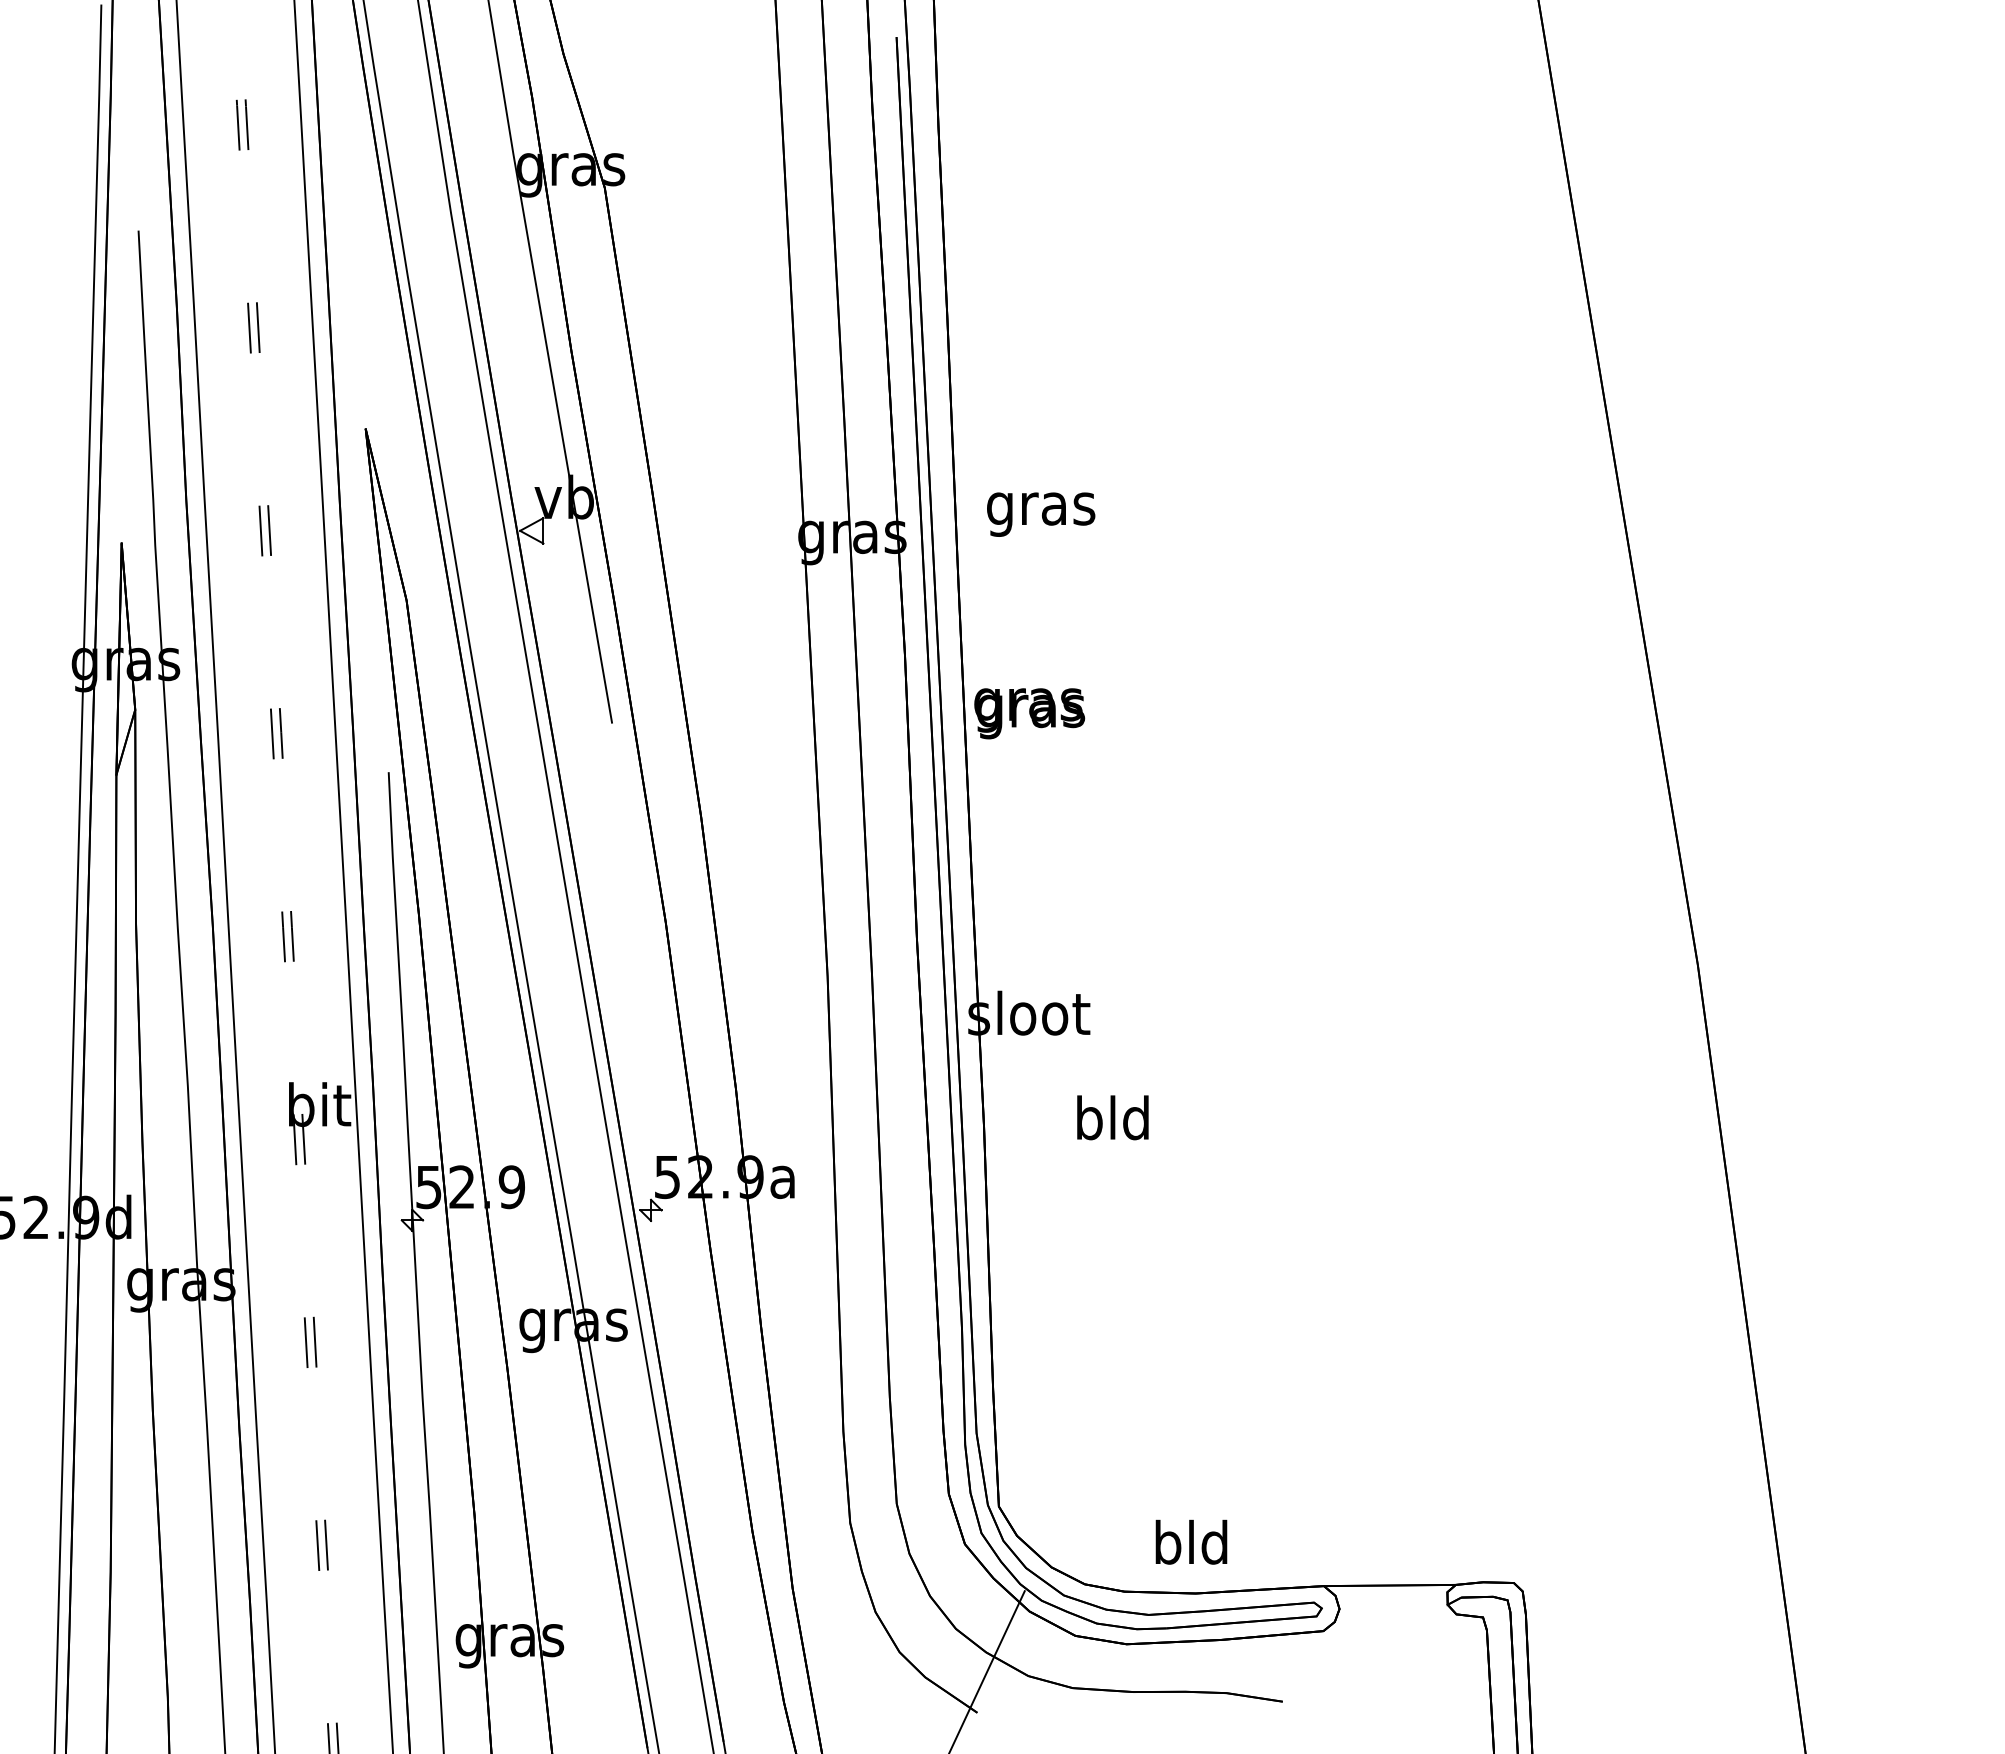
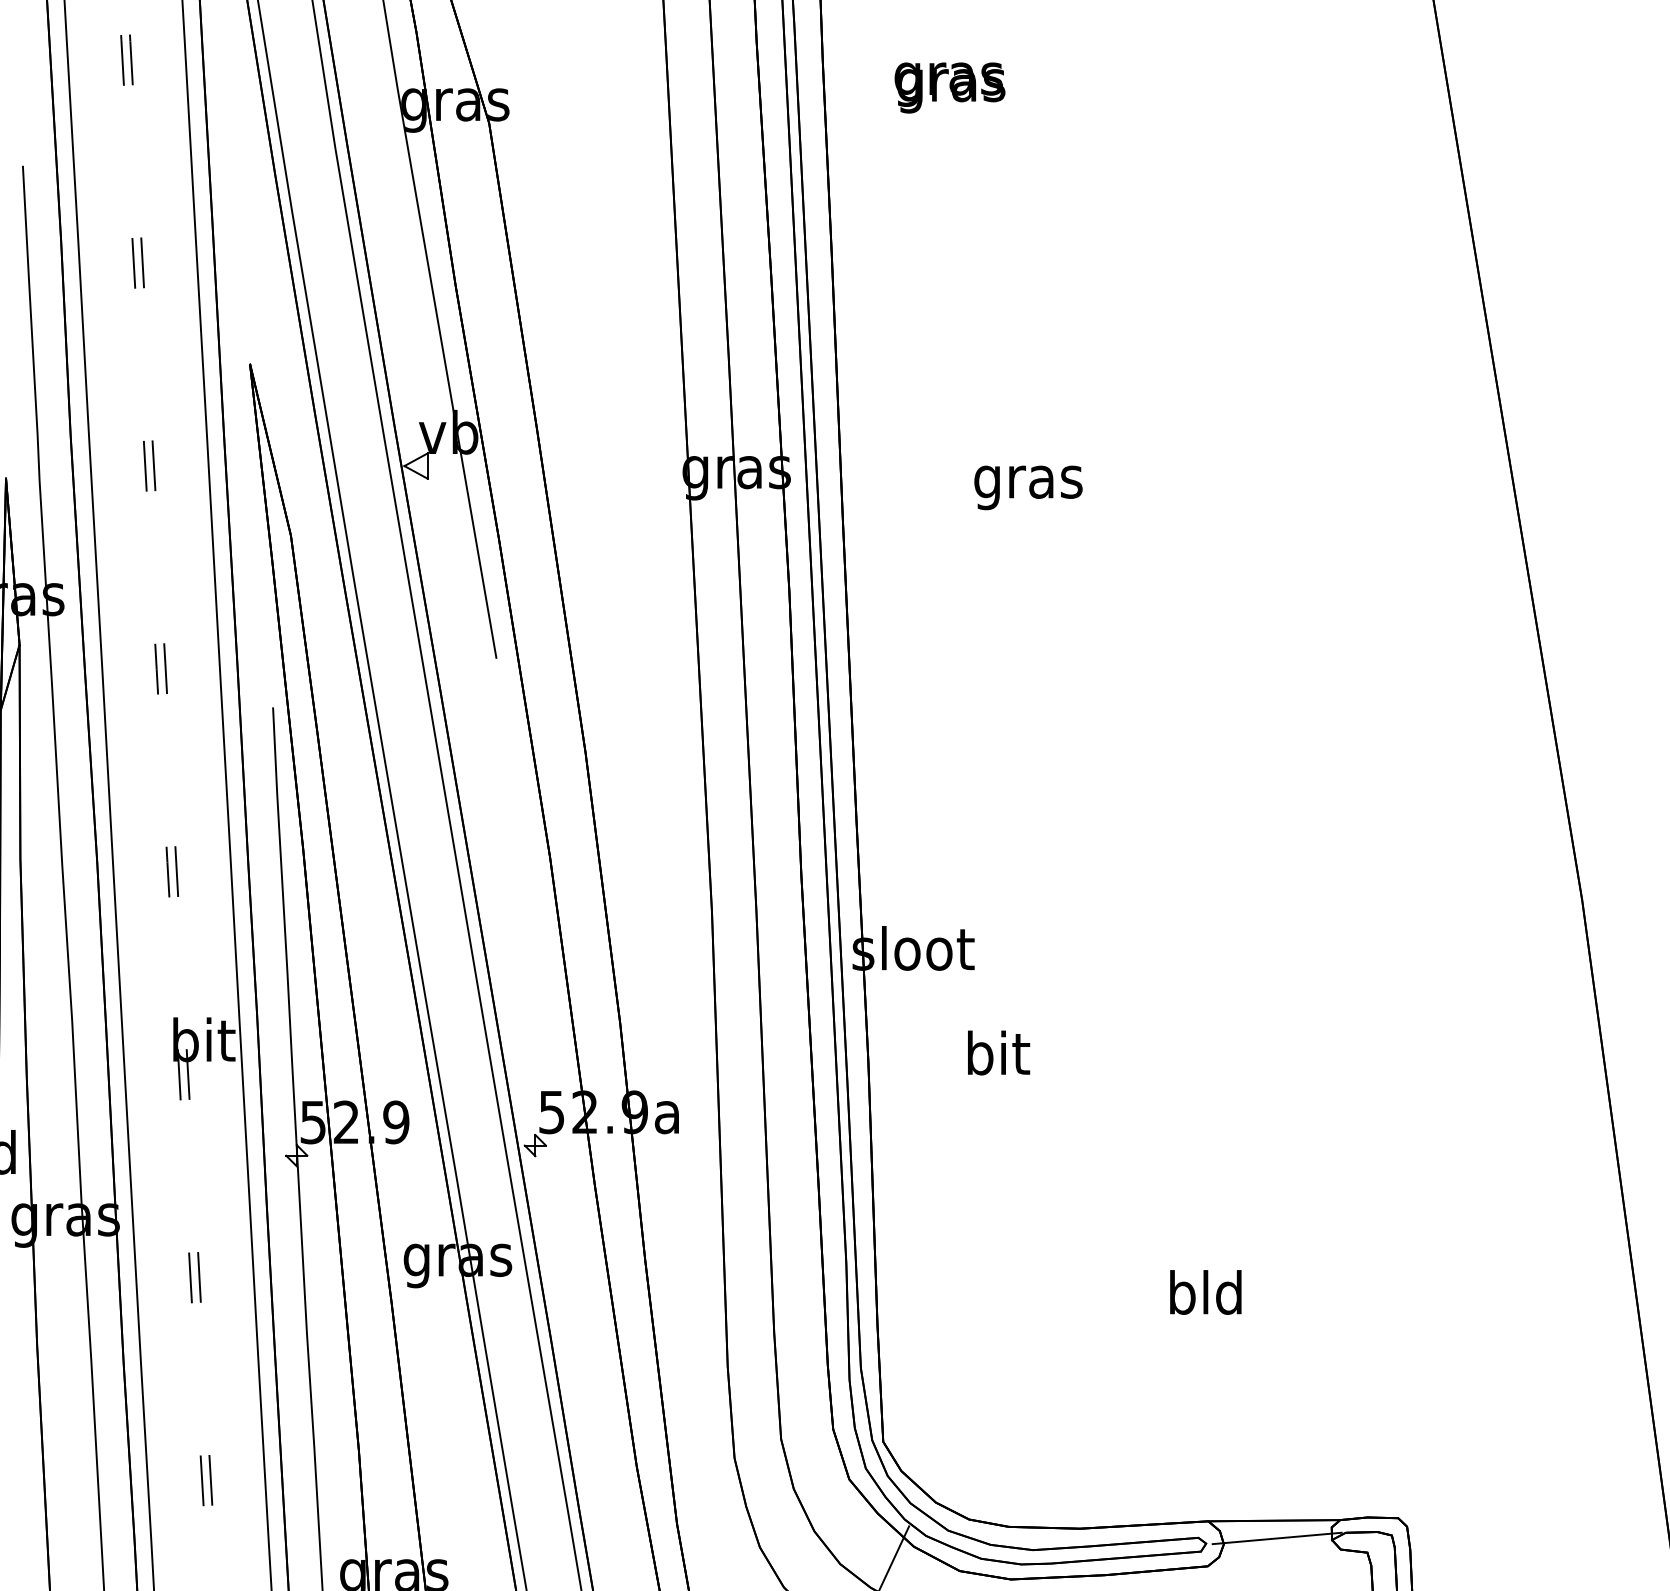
text: (1041, 514) -> (1028, 487), moved
text: (1029, 713) -> (949, 87), moved
text: (1112, 1117) -> (996, 1052), bld -> bit
text: (1191, 1541) -> (1205, 1291), moved
line: (1392, 1602) -> (1276, 1537), added

